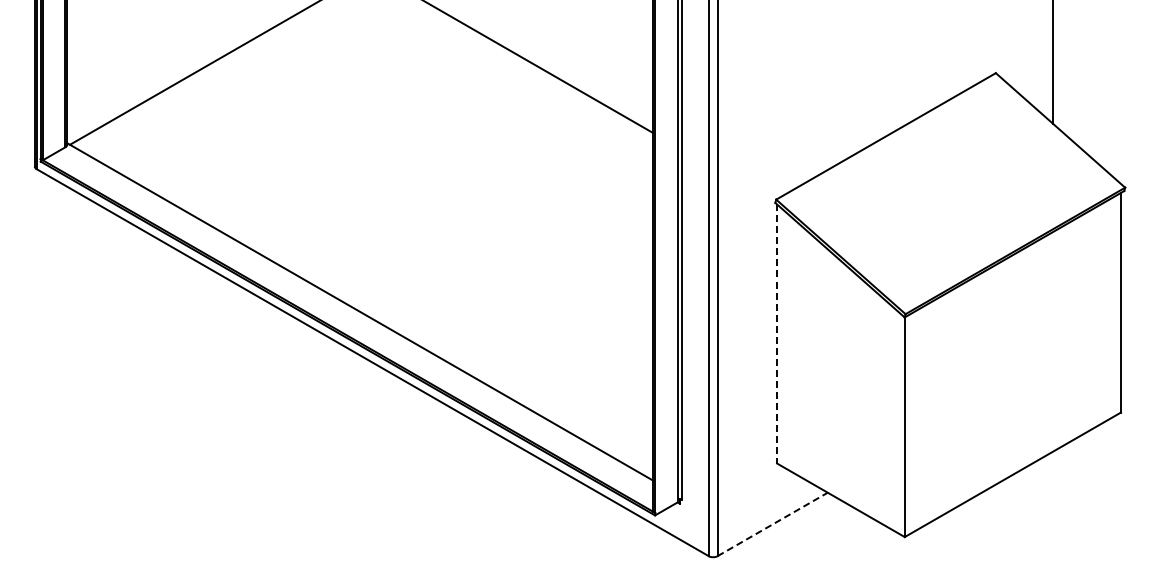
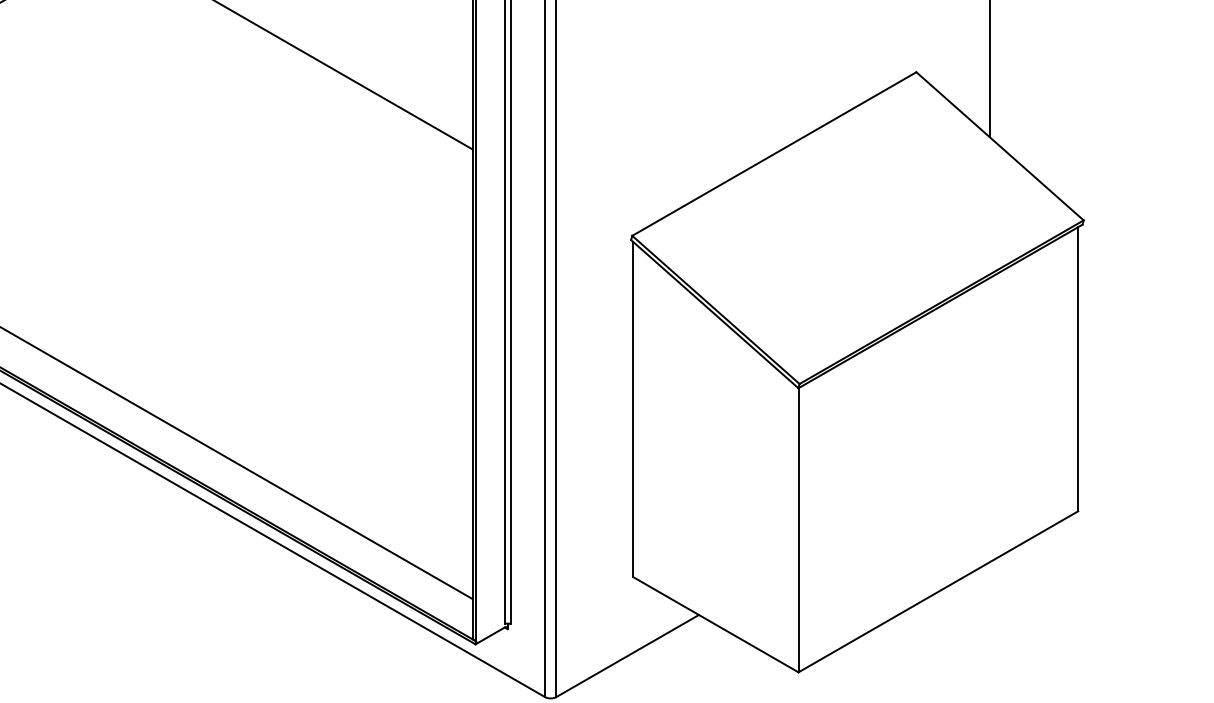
line: (777, 333) -> (633, 409), dashed -> solid
line: (772, 524) -> (627, 656), dashed -> solid

